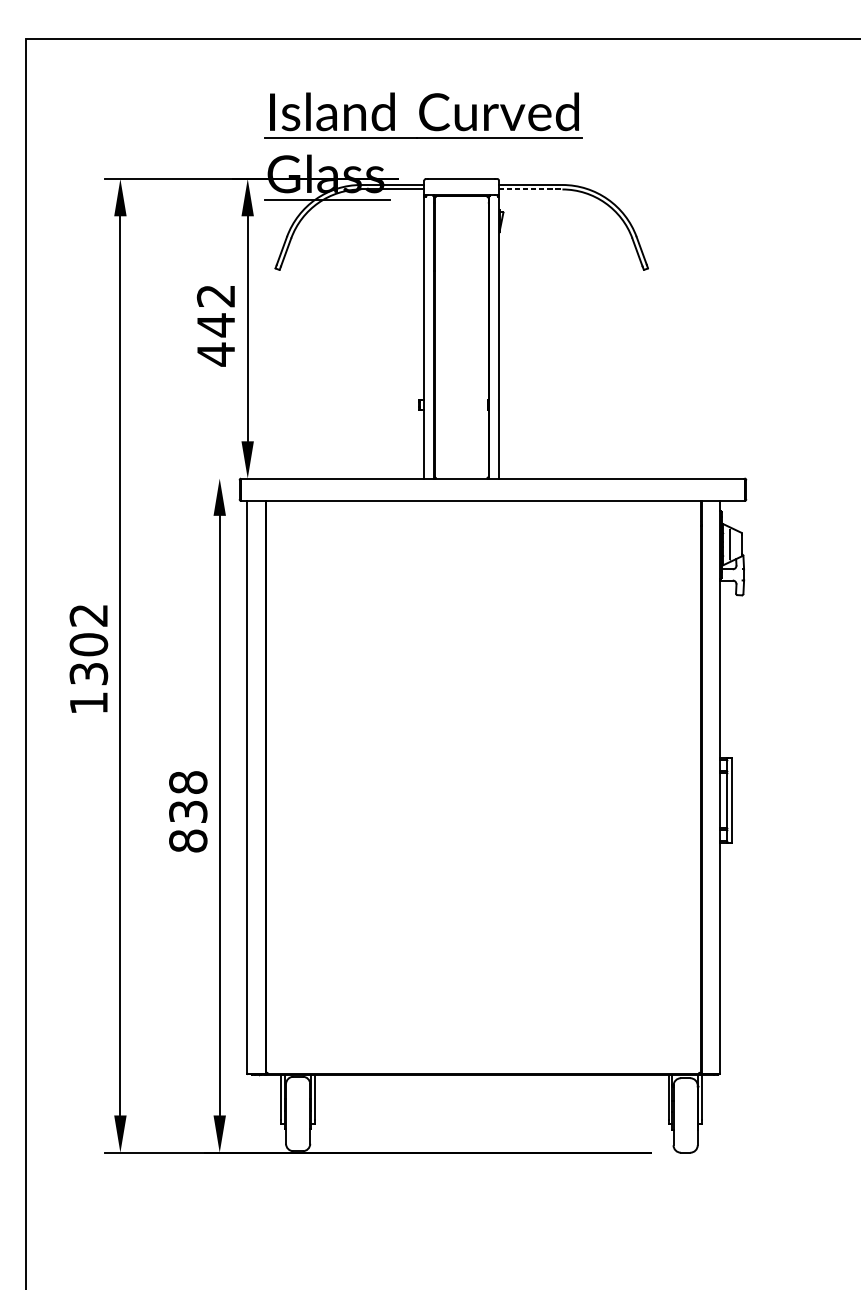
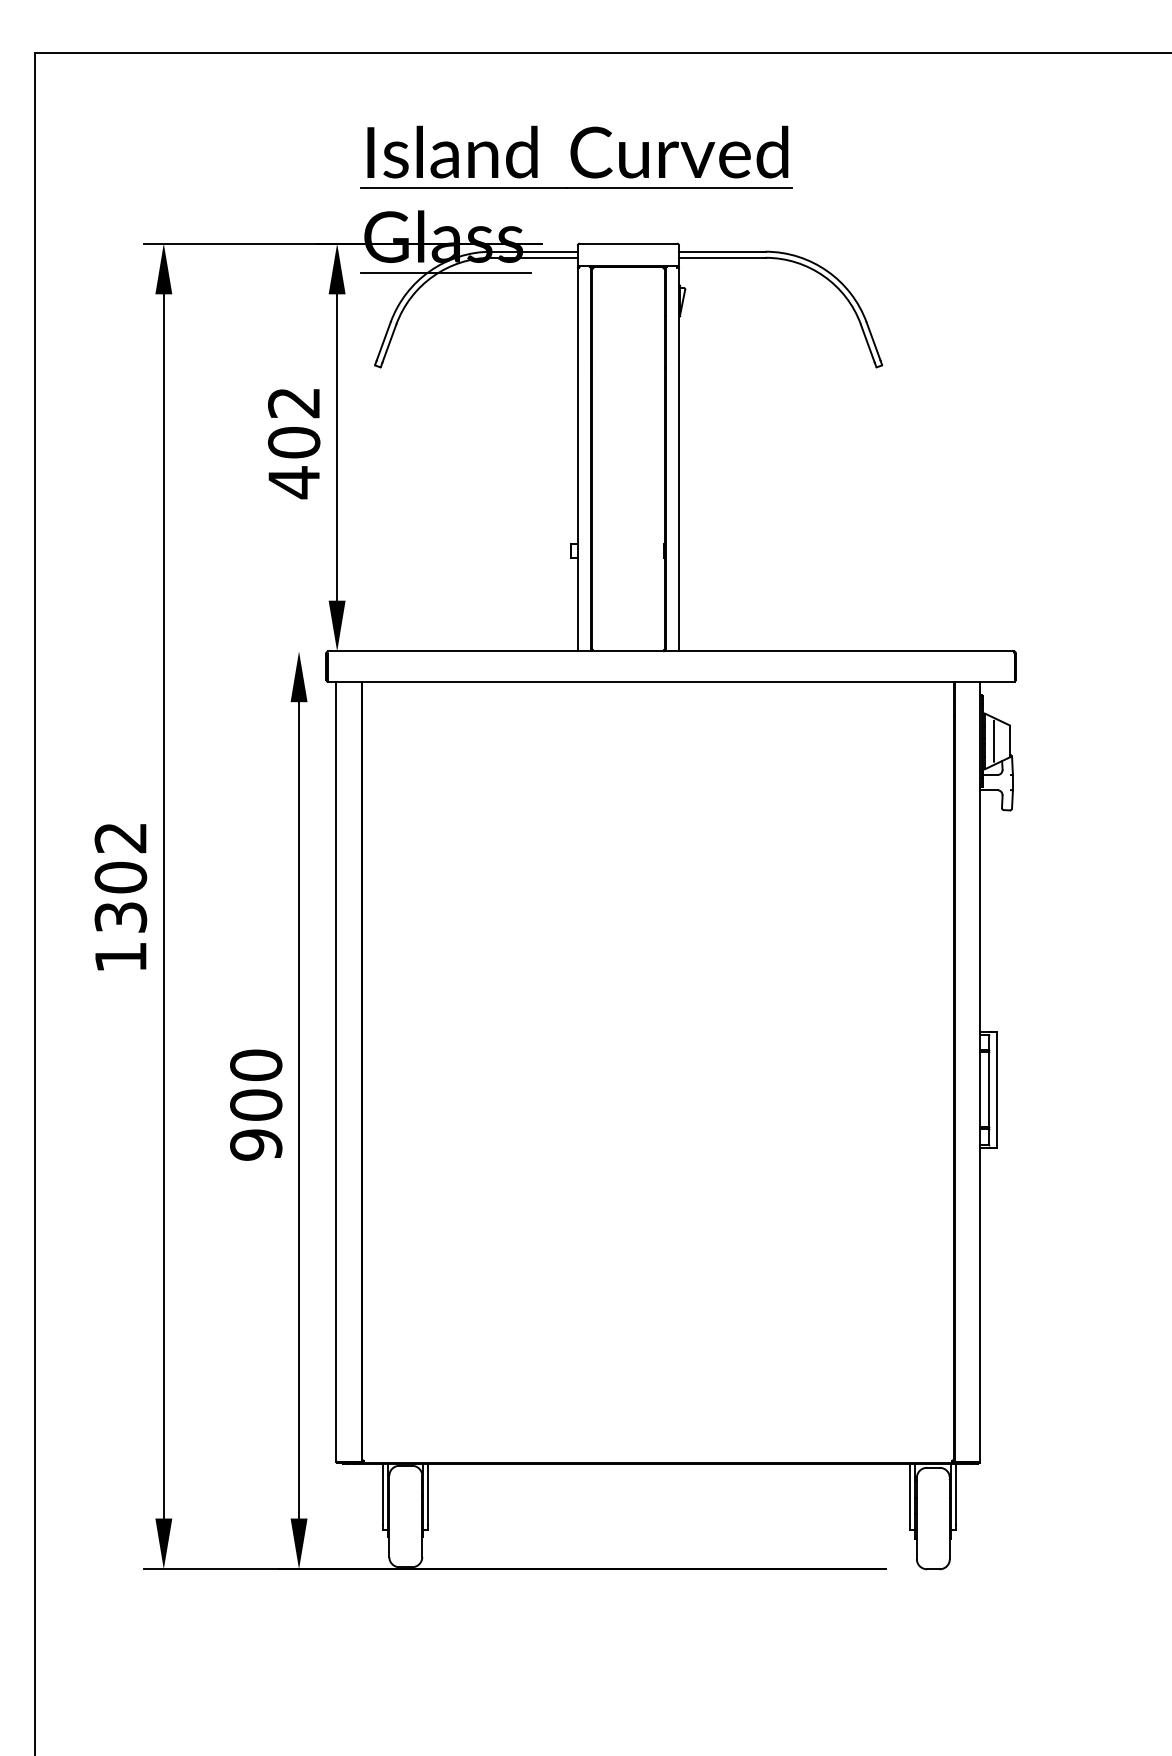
line: (530, 189) -> (722, 257), dashed -> solid
text: (216, 325) -> (294, 442), 442 -> 402
text: (188, 811) -> (256, 1104), 838 -> 900

